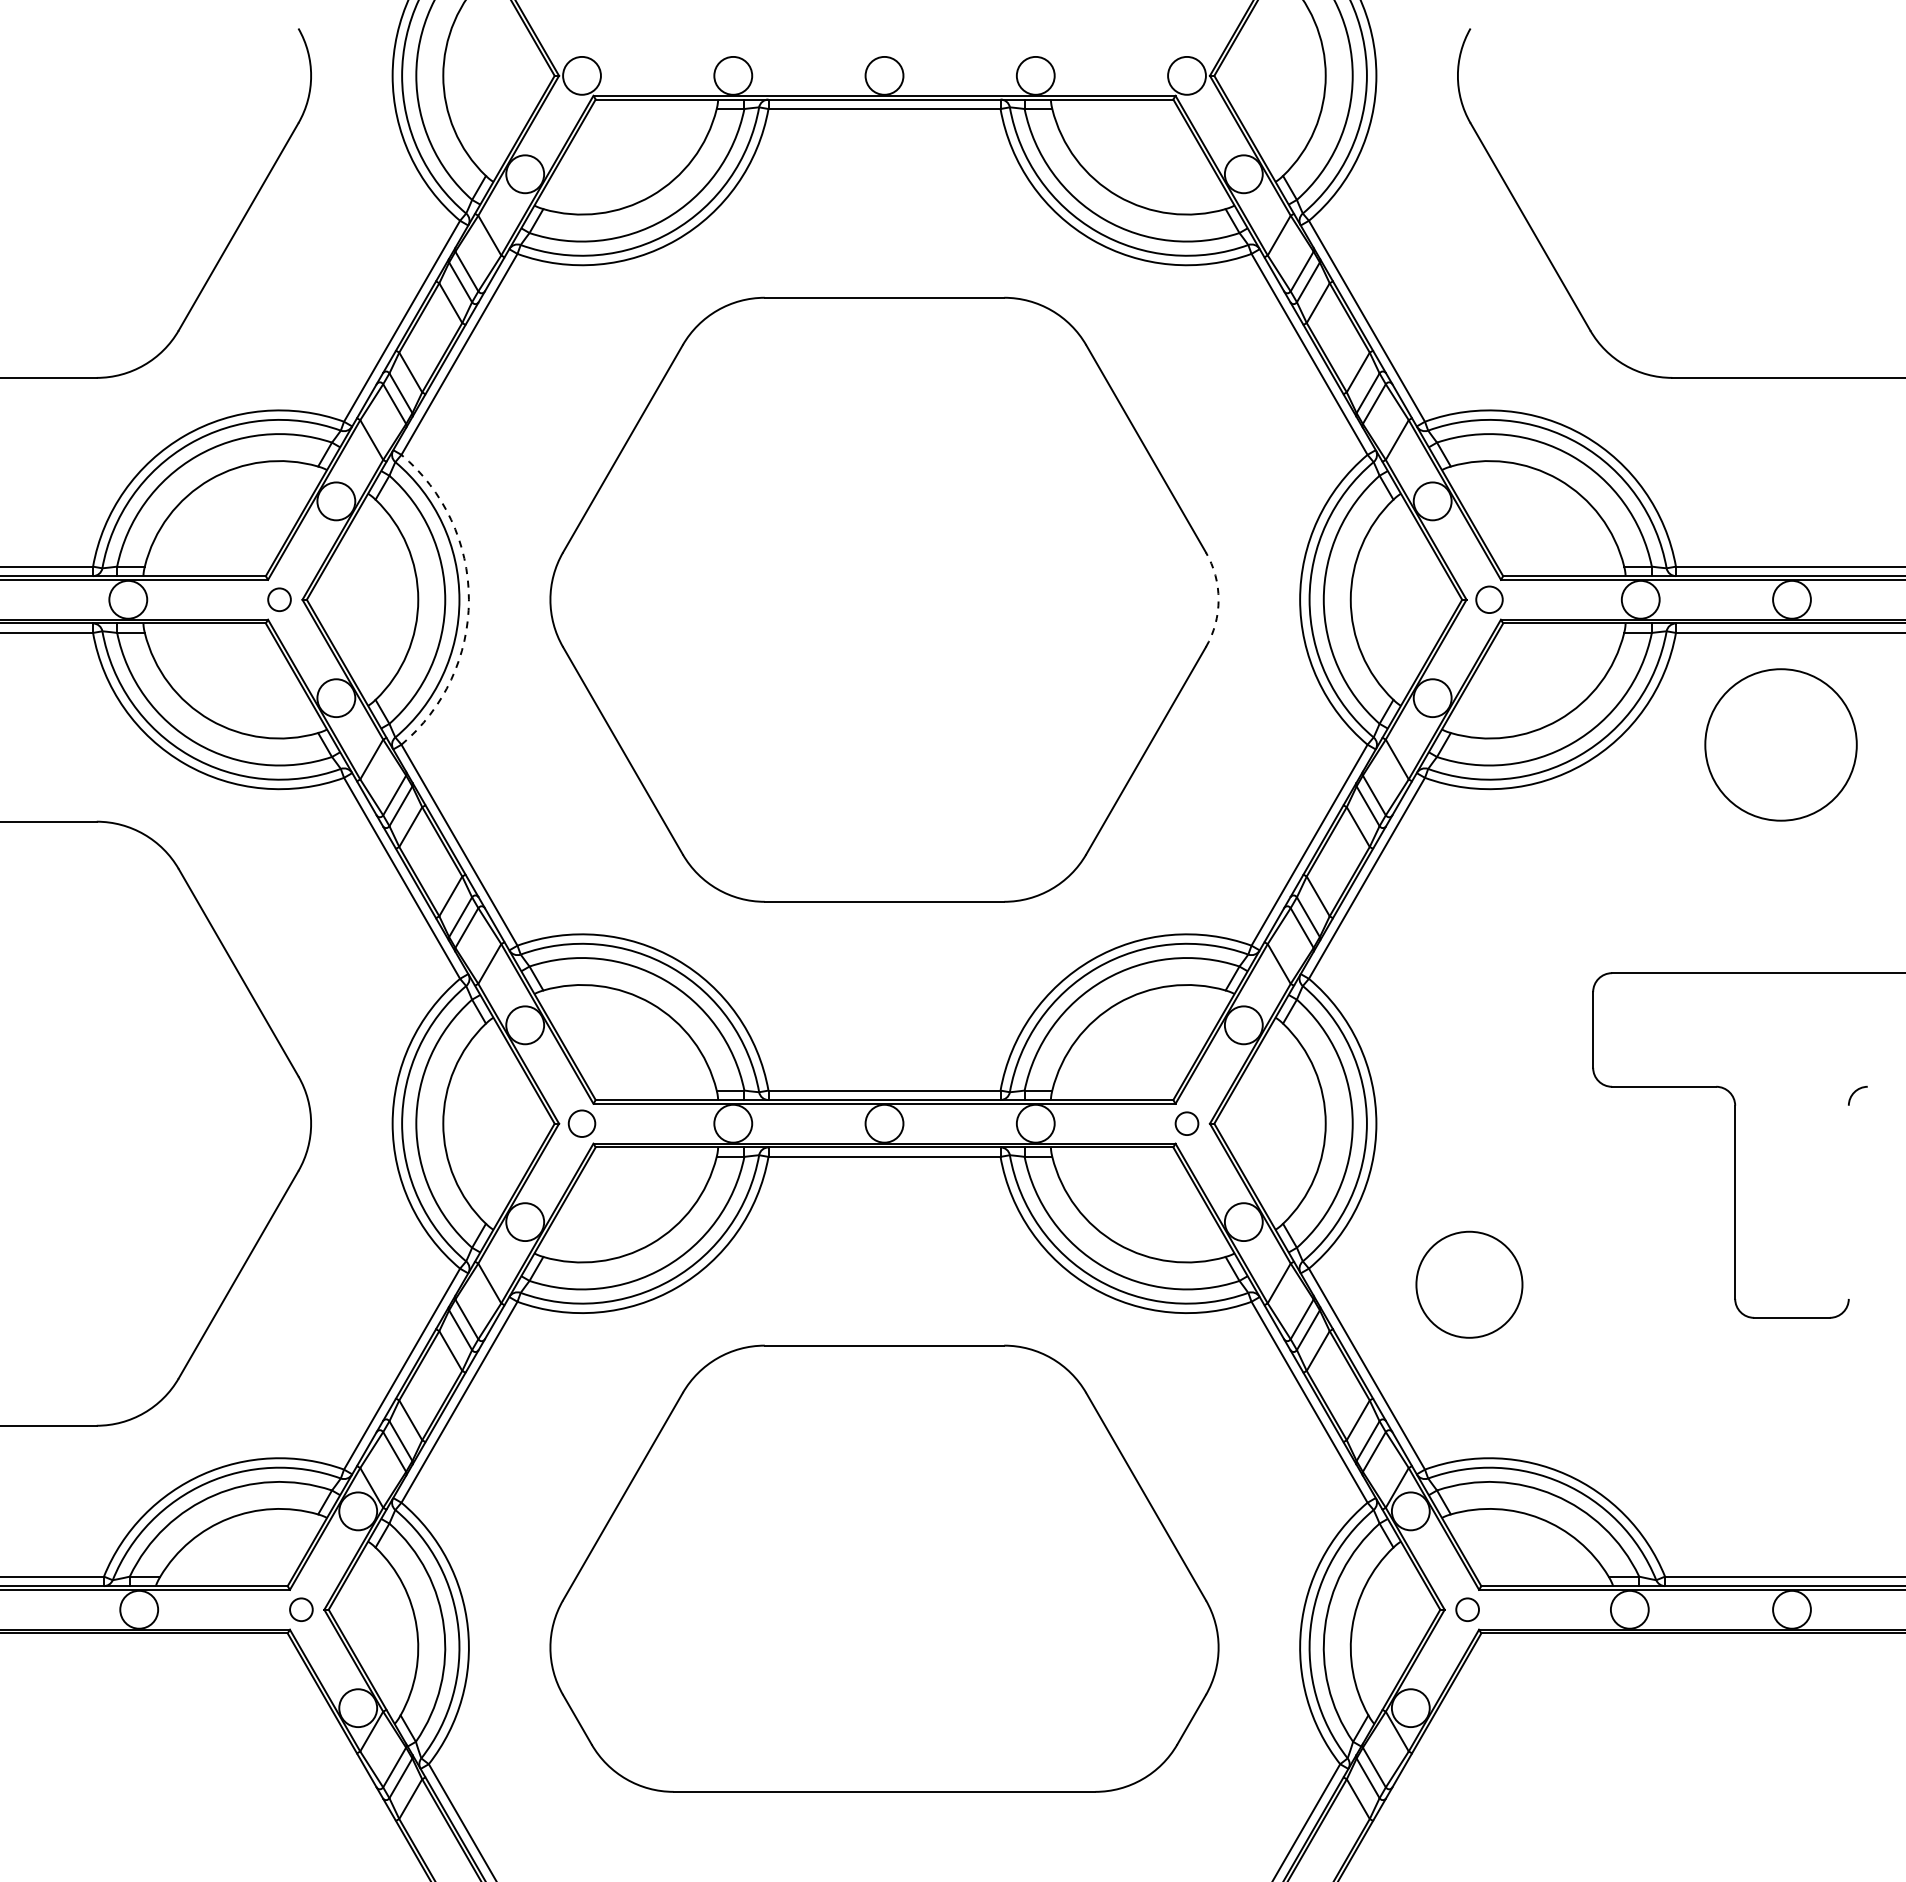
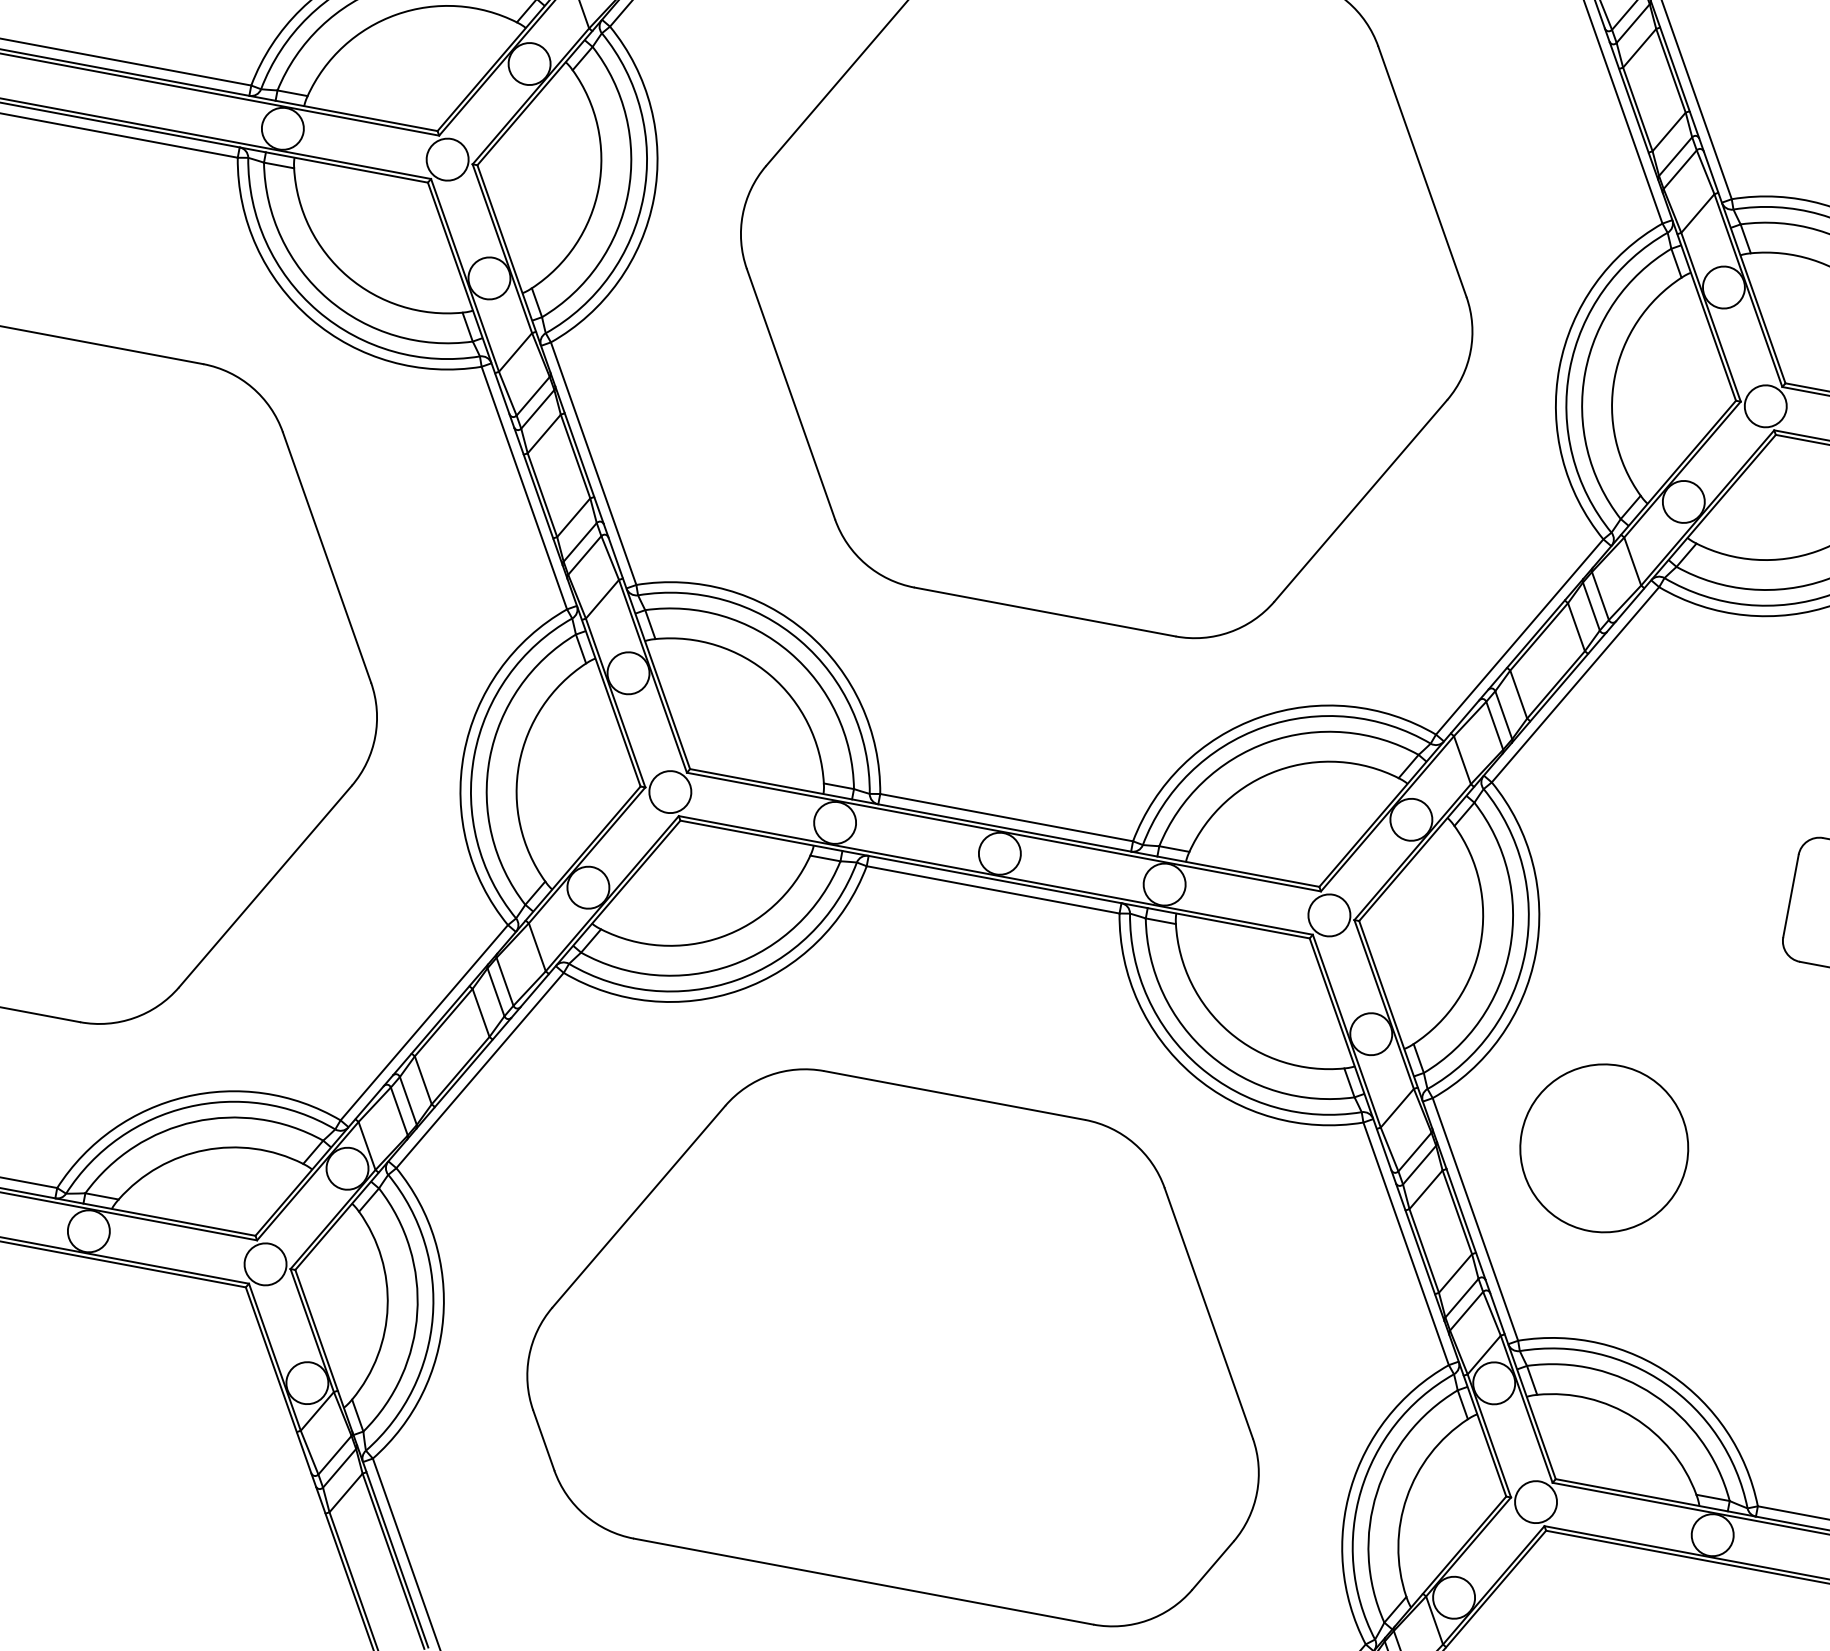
circle: (279, 599) -> (447, 159), size x1.67
arc: (468, 599) -> (653, 197), dashed -> solid
arc: (1218, 599) -> (1470, 350), dashed -> solid
circle: (1489, 599) -> (1765, 406), size x1.43
circle: (581, 1123) -> (669, 791), size x1.43
circle: (1186, 1123) -> (1328, 915), size x1.67
circle: (1469, 1284) -> (1604, 1148), size x1.43
circle: (301, 1609) -> (265, 1264), size x1.67
circle: (1467, 1609) -> (1535, 1501), size x1.67

